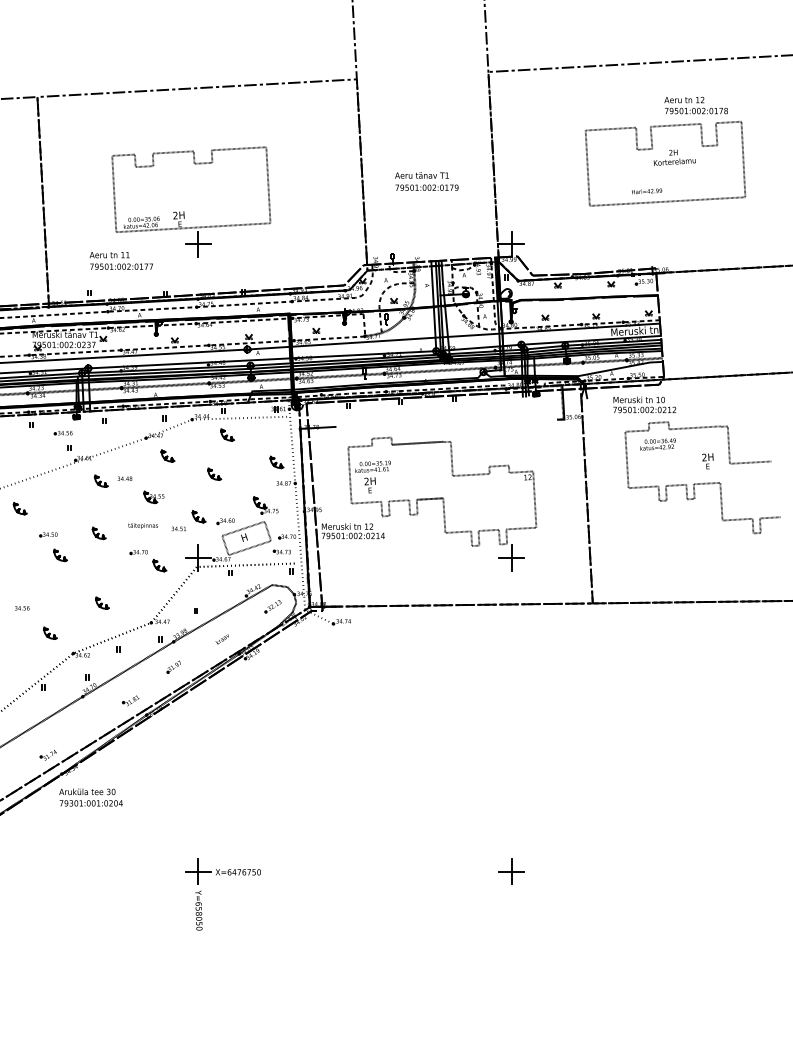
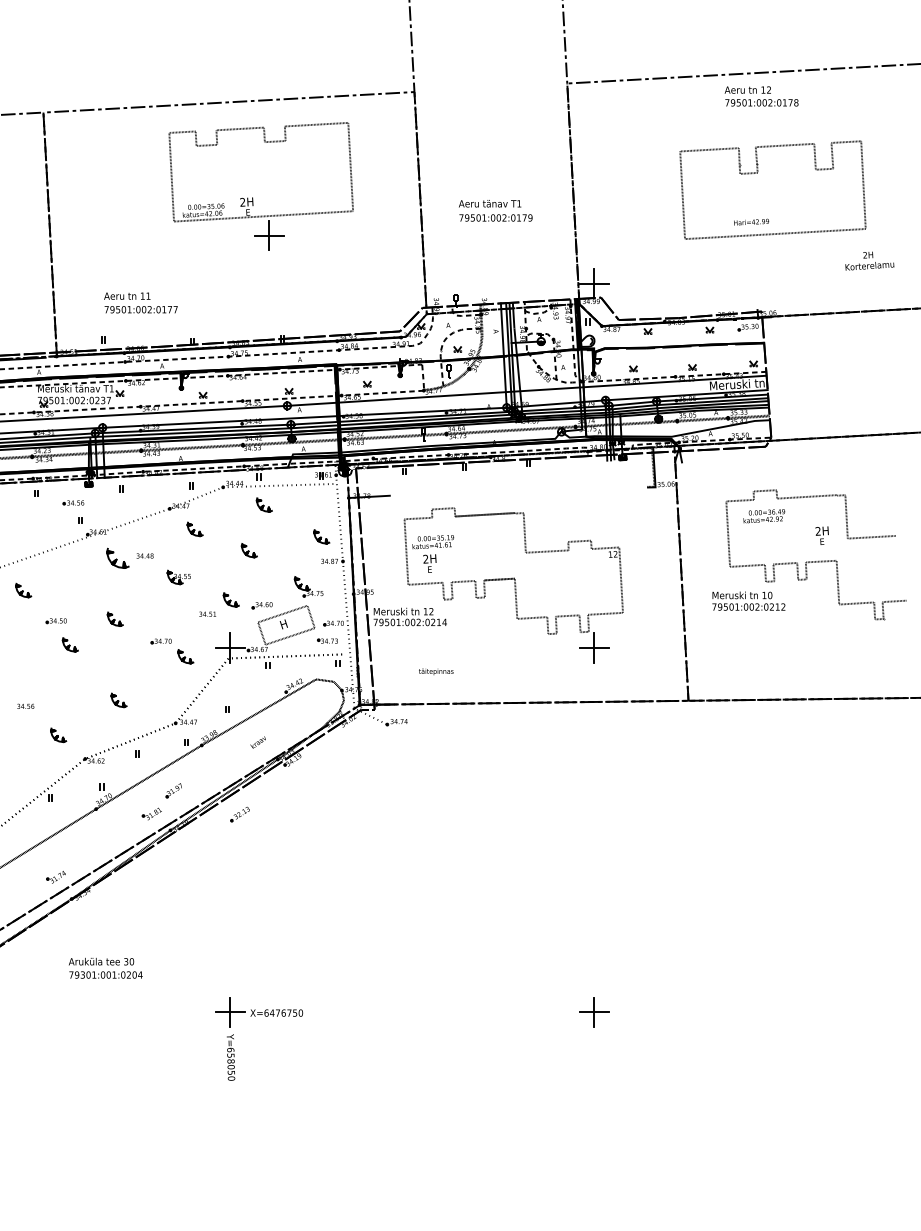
text: (696, 105) -> (761, 96), moved
text: (674, 157) -> (869, 260), moved
part: (190, 201) -> (260, 186), moved
text: (644, 404) -> (748, 600), moved
part: (101, 480) -> (117, 558), size x1.4
text: (143, 525) -> (436, 671), moved
part: (272, 606) -> (239, 814), moved
part: (173, 666) -> (173, 790), moved
text: (90, 796) -> (105, 967), moved

